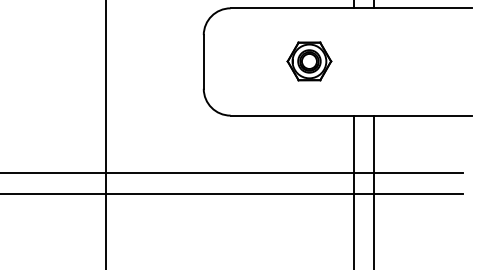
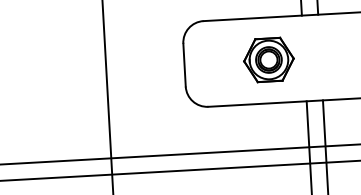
part: (309, 61) -> (269, 60), size x1.43

